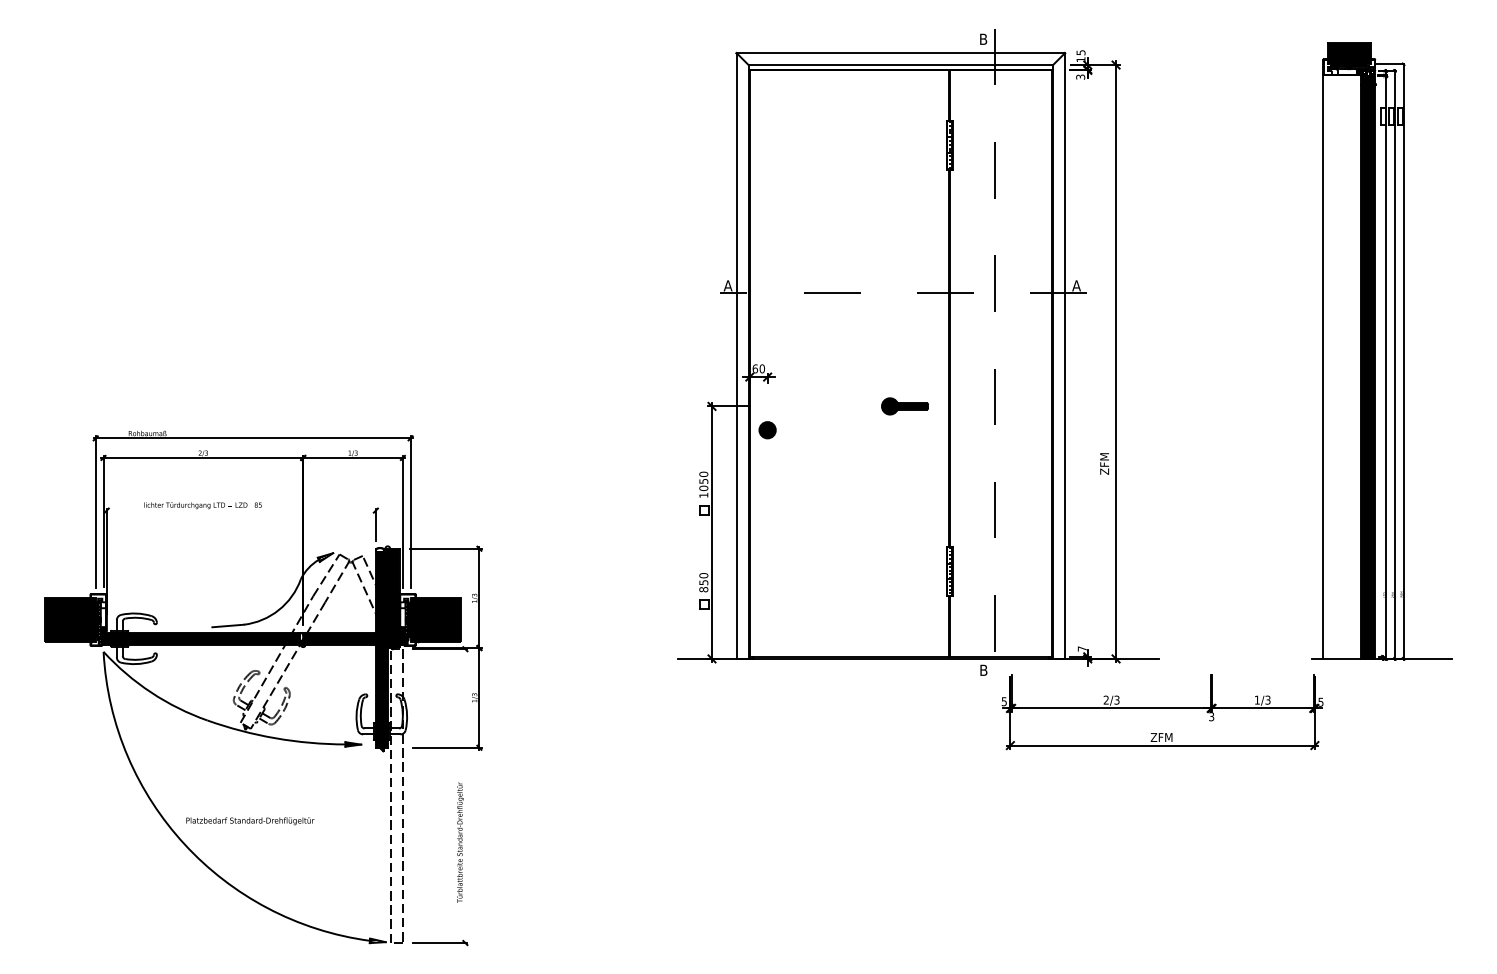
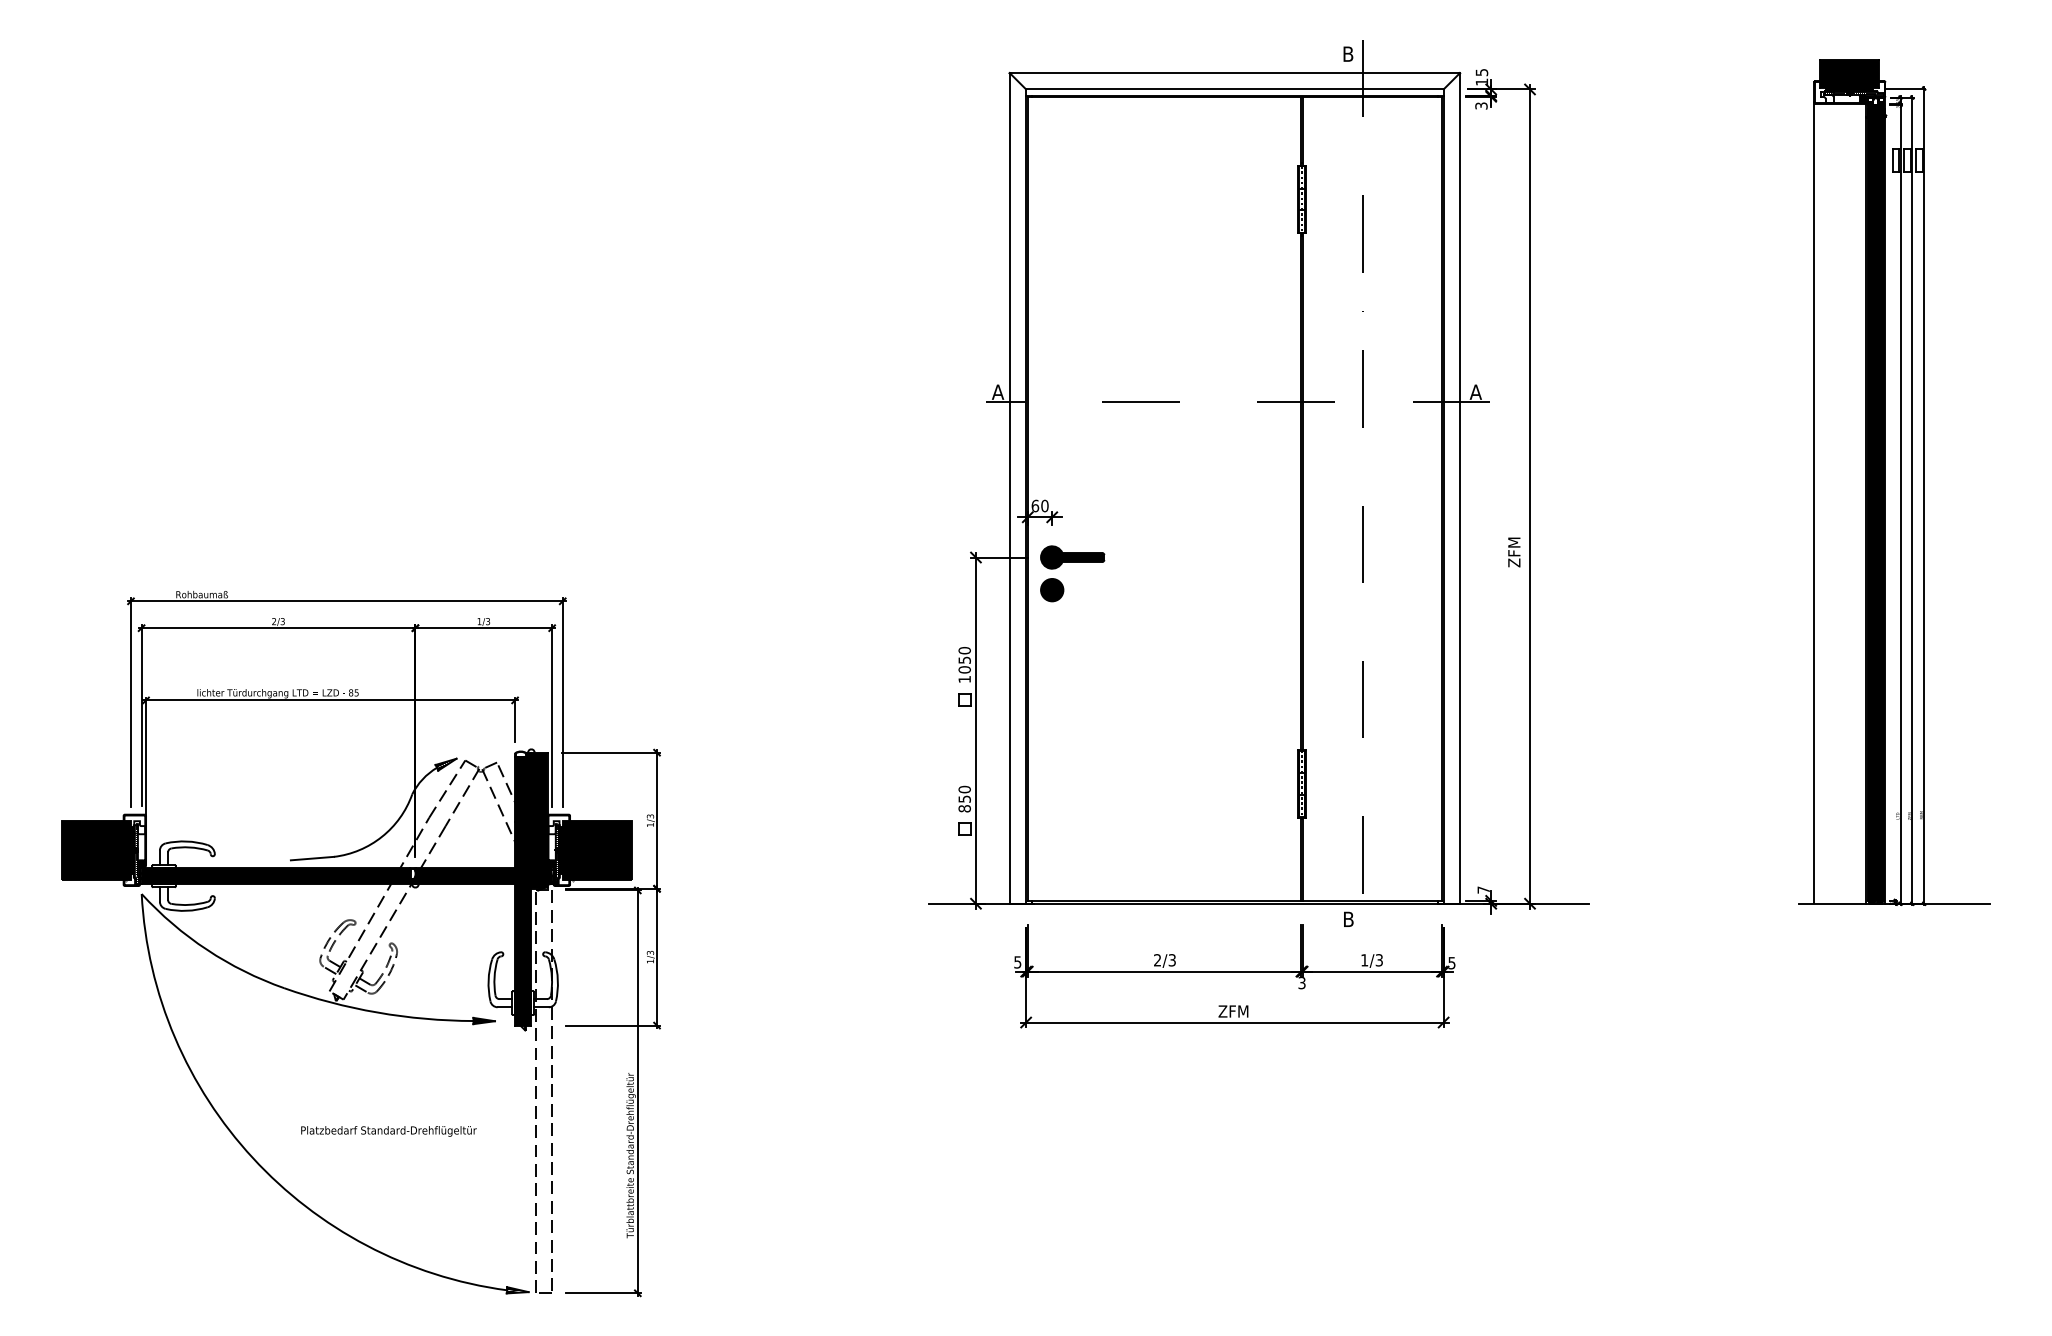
part: (904, 406) -> (1072, 557), moved
text: (1104, 464) -> (1514, 552), moved
line: (241, 510) -> (330, 700), added
part: (1162, 711) -> (1234, 976), moved
line: (465, 795) -> (637, 1091), added
text: (250, 821) -> (388, 1131), moved

